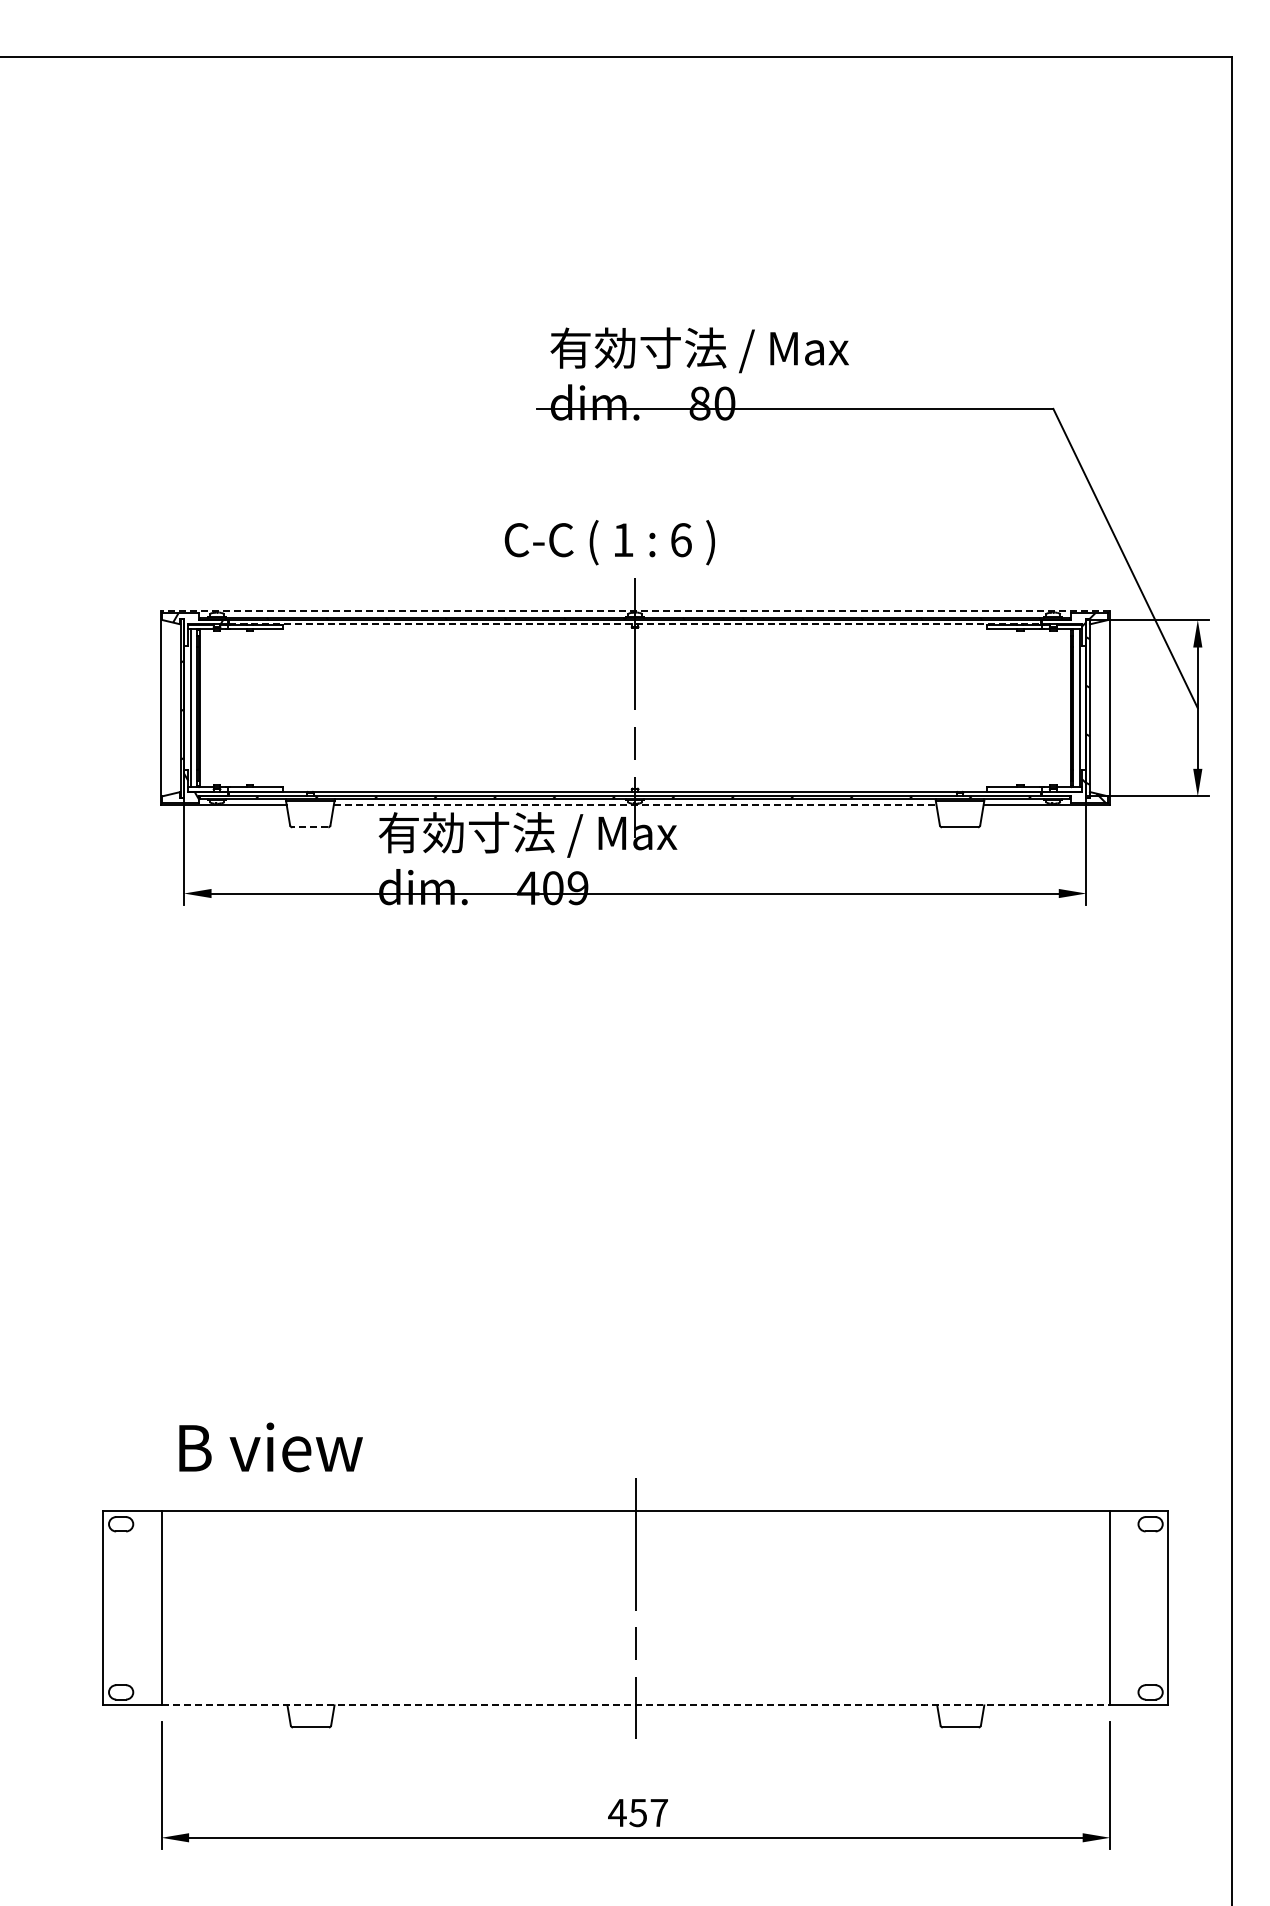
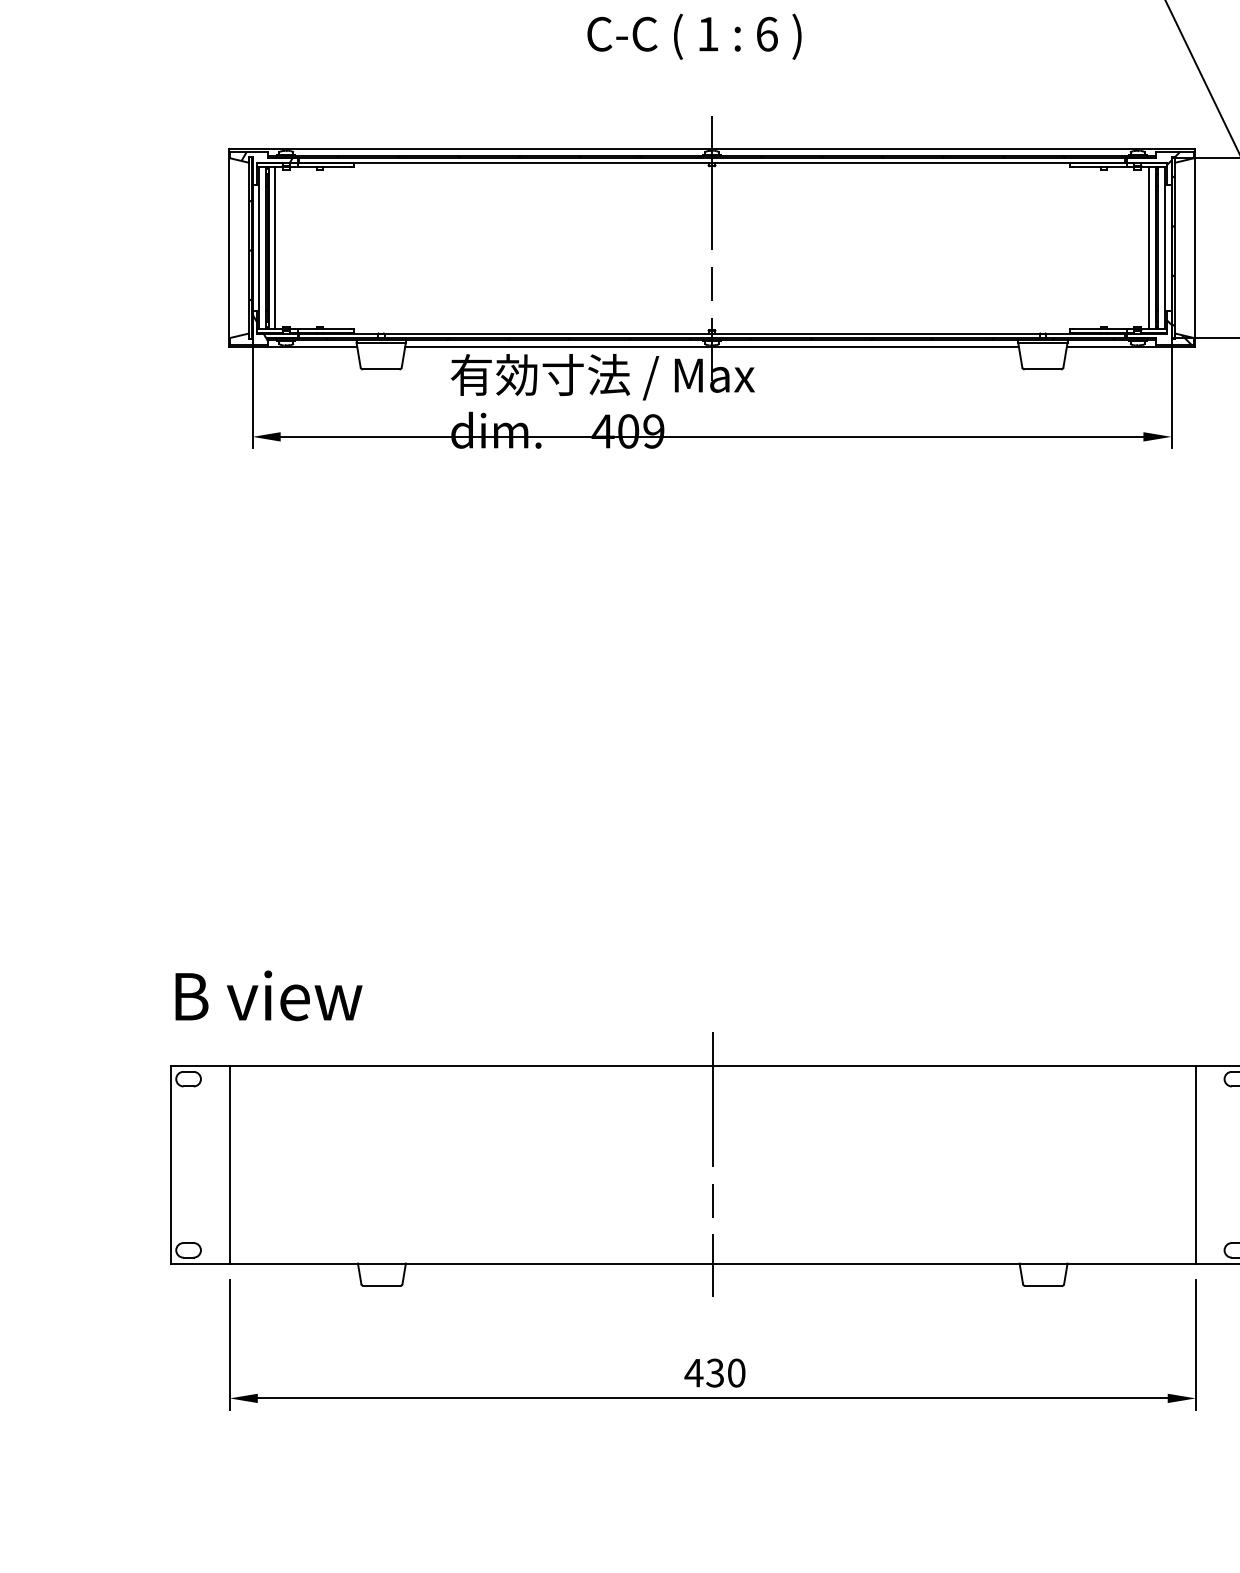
text: (609, 542) -> (694, 36), moved
line: (634, 611) -> (711, 149), dashed -> solid
line: (635, 624) -> (712, 162), dashed -> solid
line: (206, 707) -> (275, 247), added
line: (1064, 707) -> (1149, 247), added
line: (635, 805) -> (712, 347), dashed -> solid
line: (310, 827) -> (381, 369), dashed -> solid
text: (270, 1447) -> (268, 995), moved
line: (636, 1705) -> (713, 1263), dashed -> solid
text: (648, 1812) -> (725, 1372), 457 -> 430

